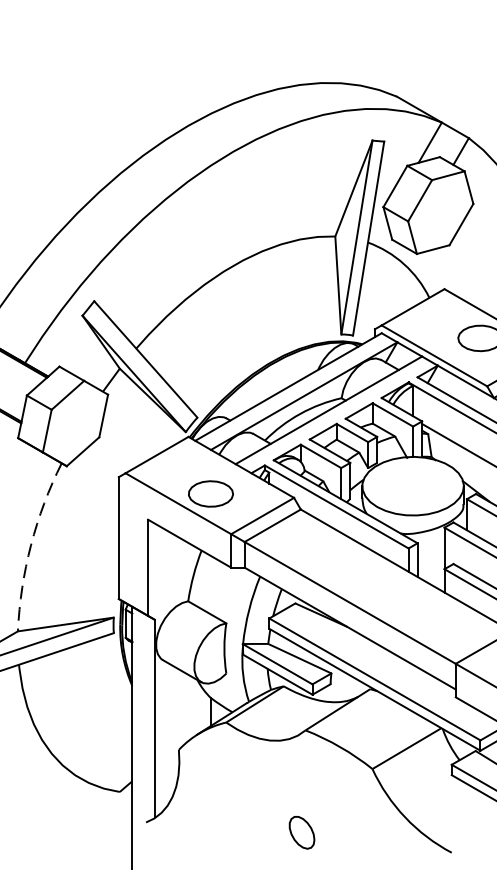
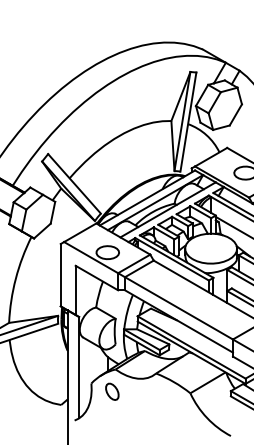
arc: (30, 544) -> (15, 278), dashed -> solid
part: (302, 832) -> (112, 391), moved

